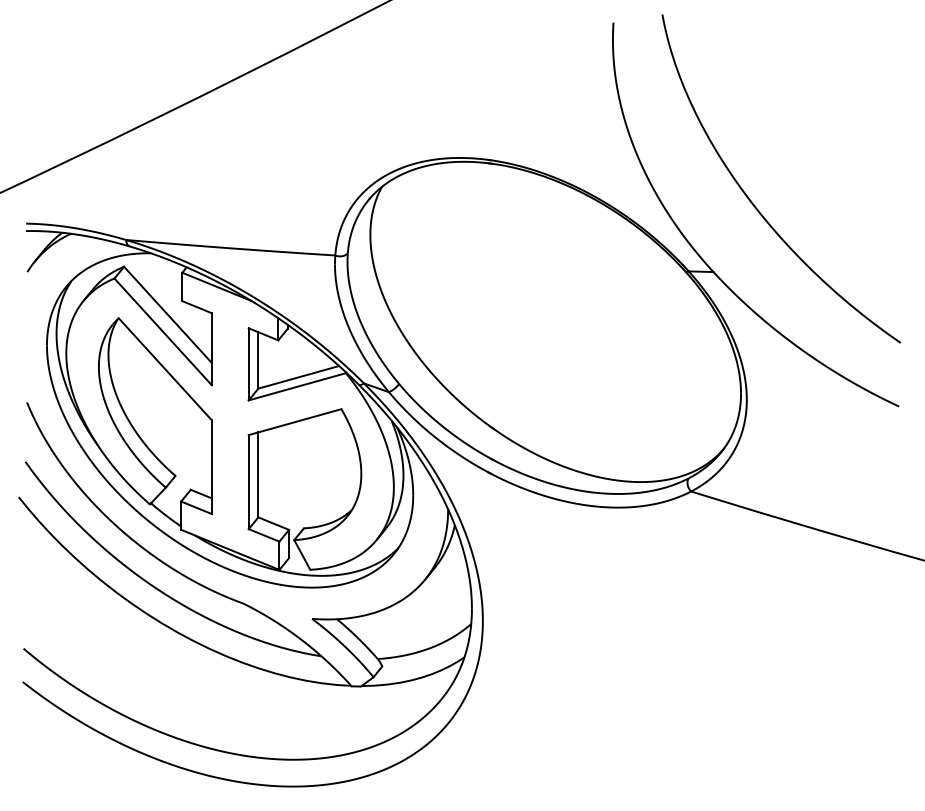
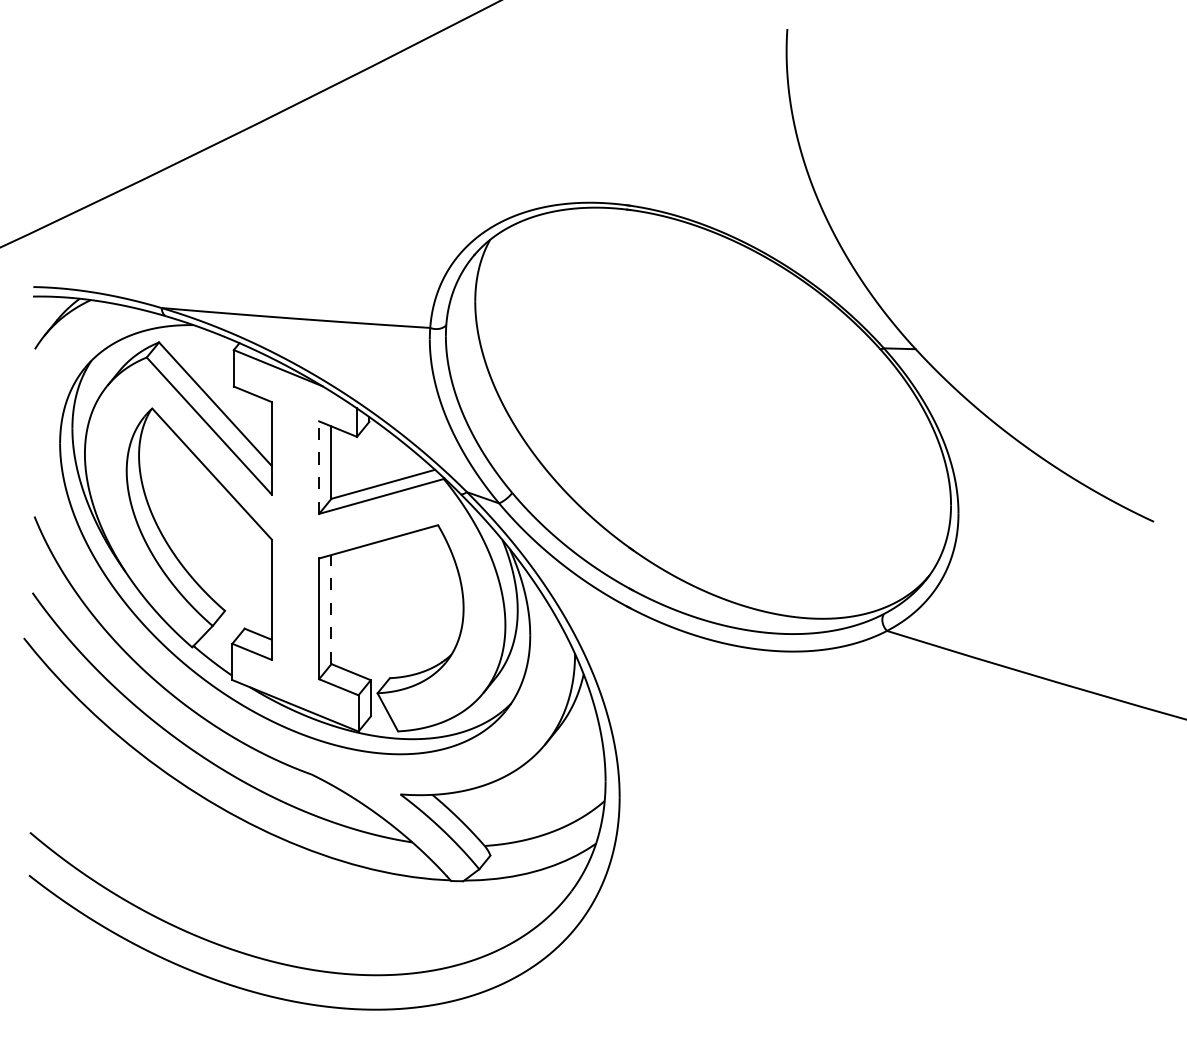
curve: (753, 203) -> (967, 261), removed
line: (249, 364) -> (319, 467), solid -> dashed
line: (258, 474) -> (331, 609), solid -> dashed

